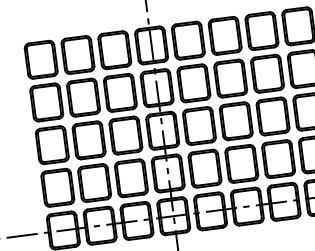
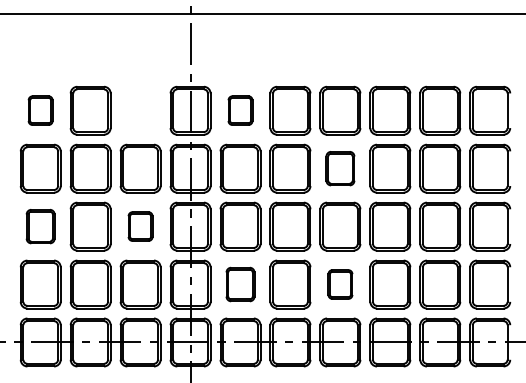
part: (188, 40) -> (240, 110), size x0.6
part: (114, 50) -> (140, 110), removed
part: (41, 59) -> (40, 110), size x0.6
part: (267, 73) -> (340, 168), size x0.7
part: (125, 135) -> (140, 226), size x0.6
part: (52, 145) -> (40, 226), size x0.7
part: (278, 159) -> (340, 284), size x0.6
part: (204, 168) -> (240, 284), size x0.7

